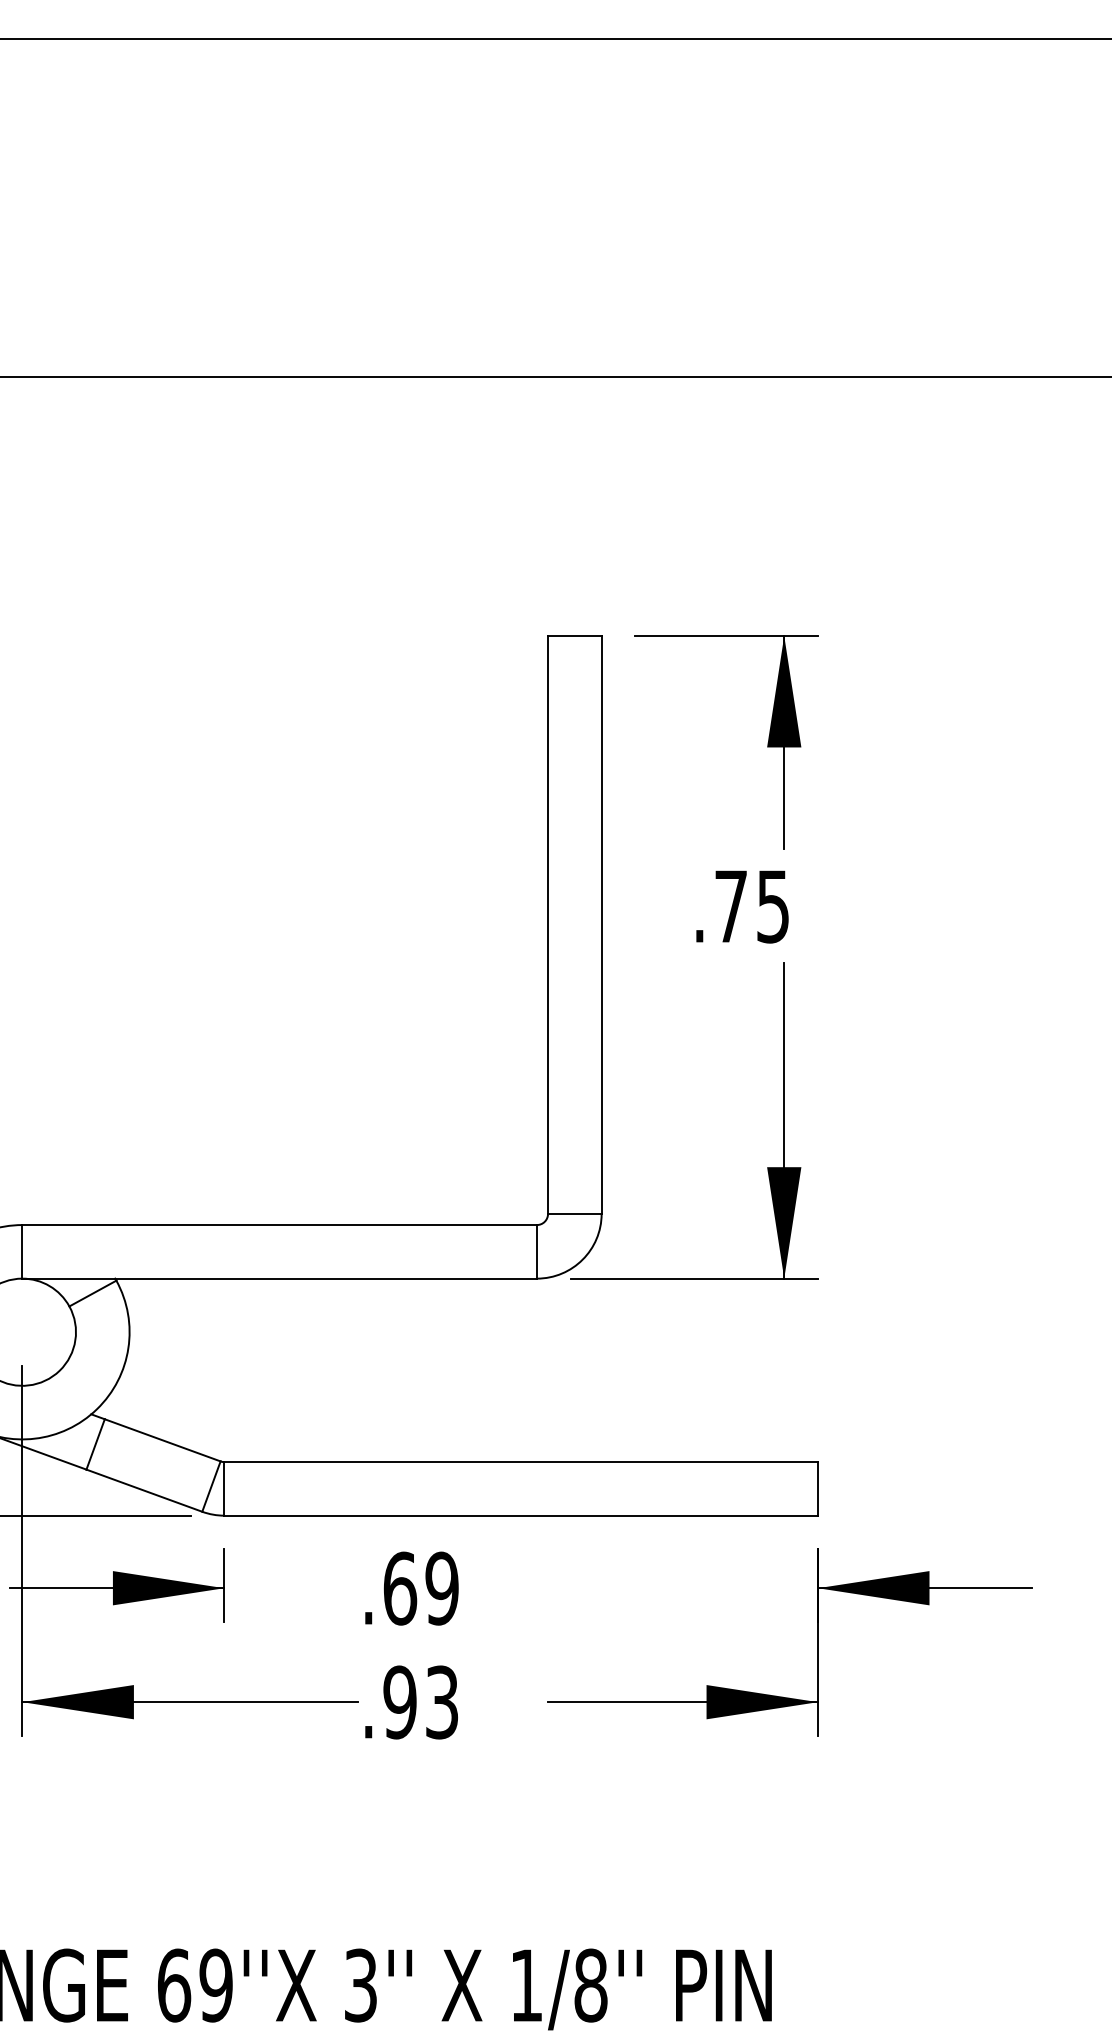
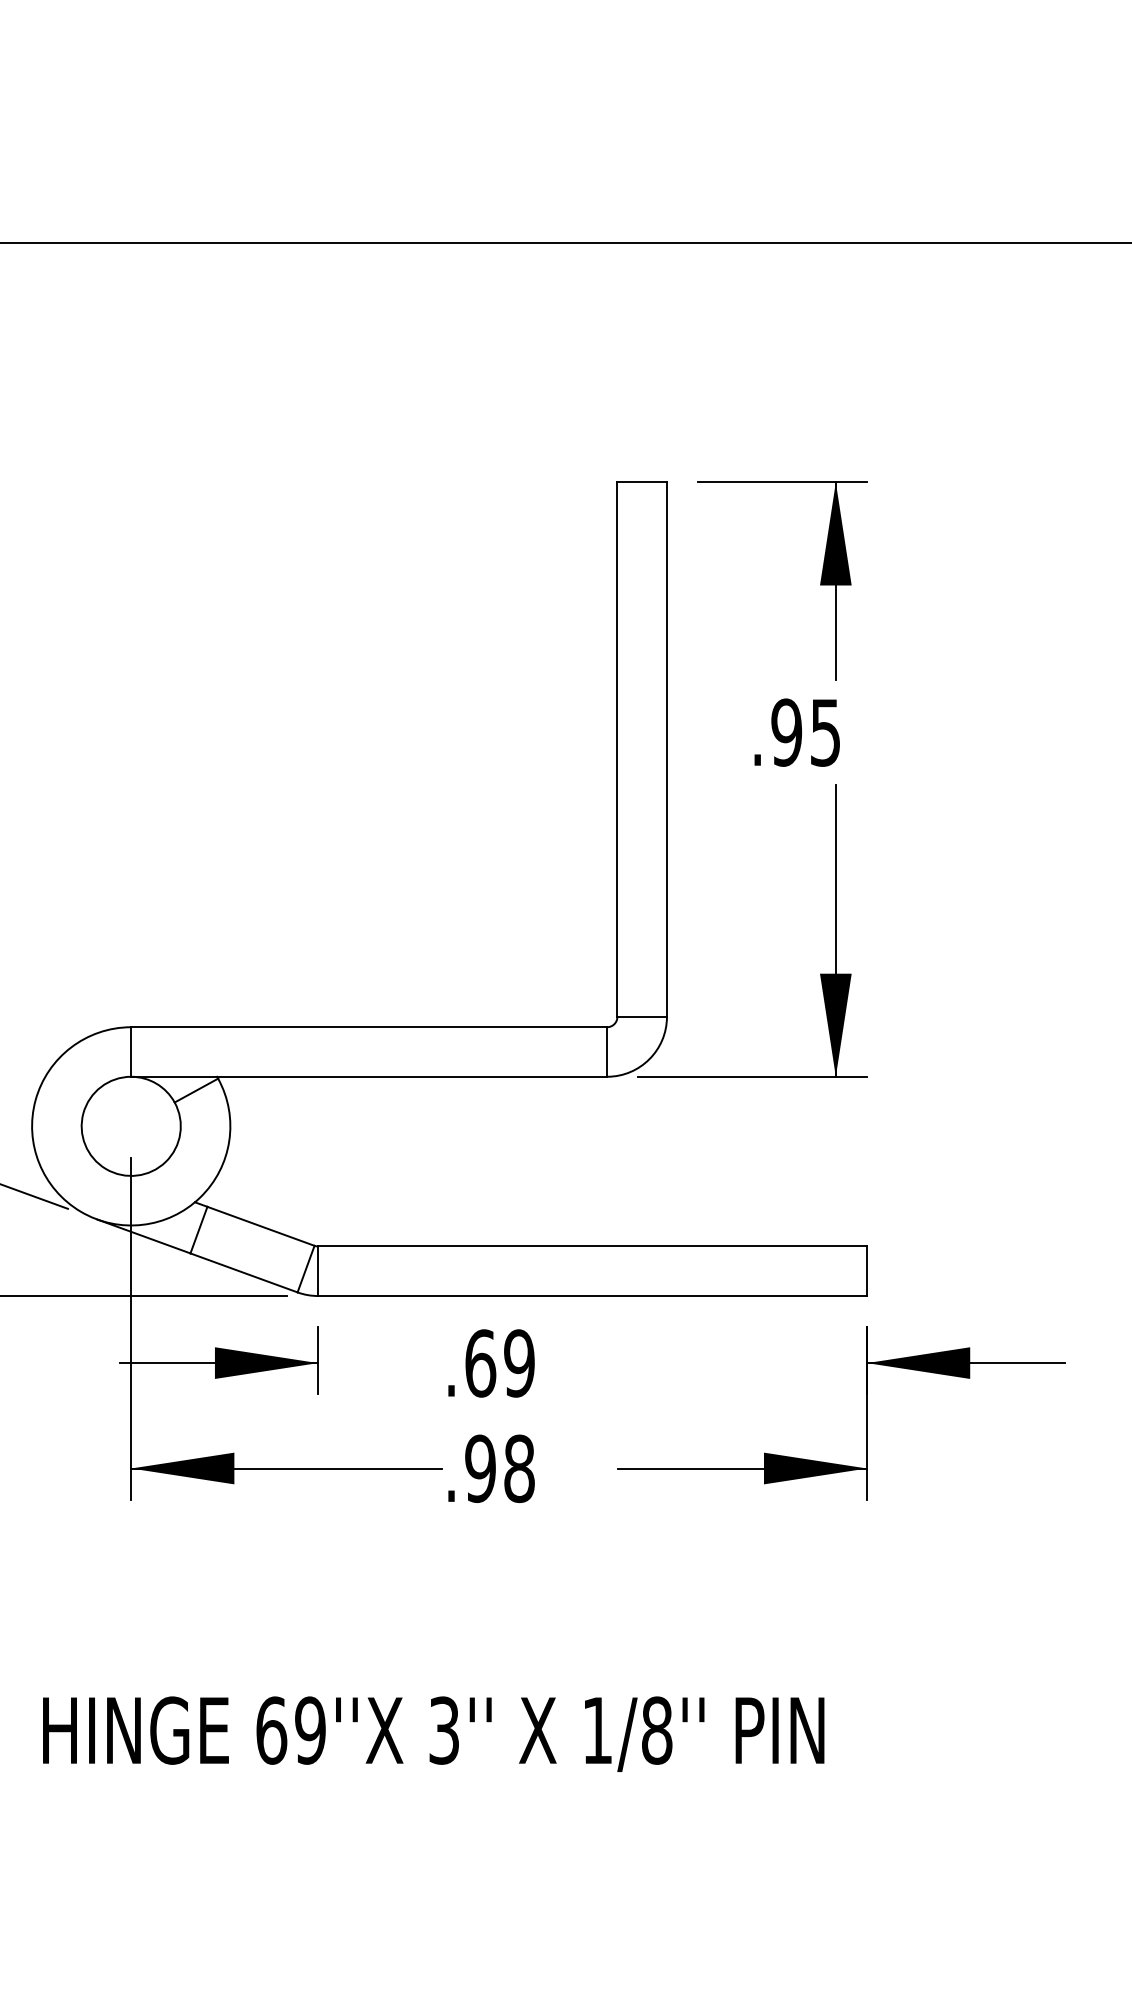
text: (730, 906) -> (786, 732), .75 -> .95
text: (442, 1702) -> (519, 1468), .93 -> .98

